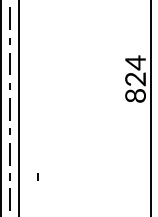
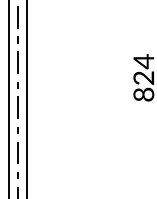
curve: (37, 176) -> (45, 175), removed

